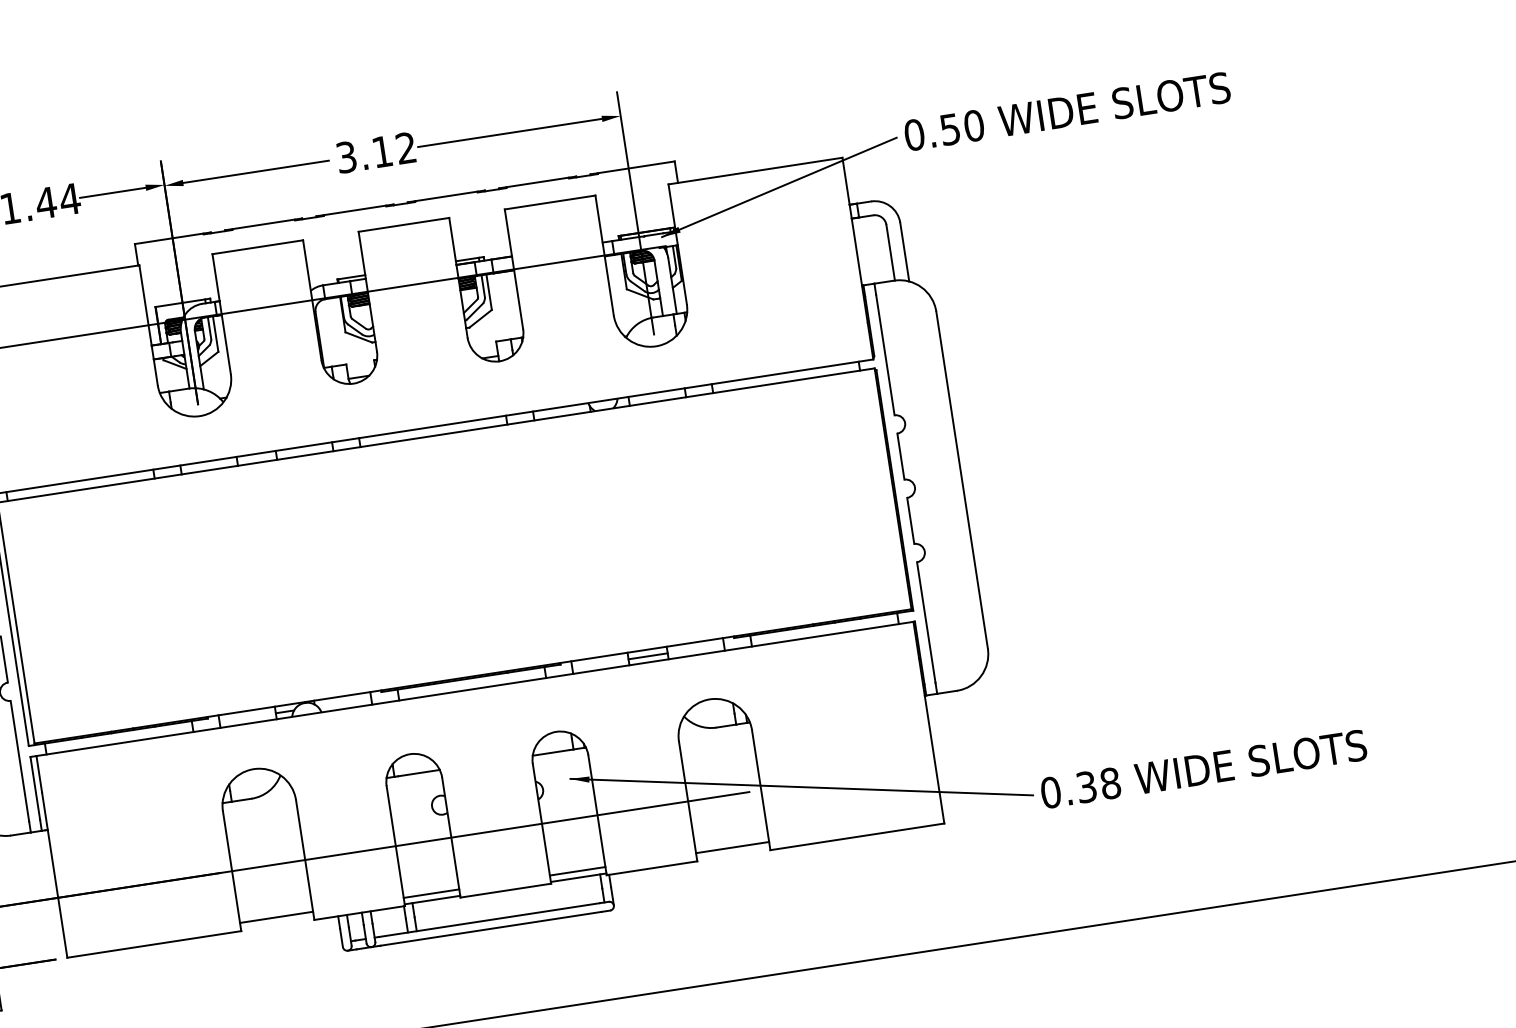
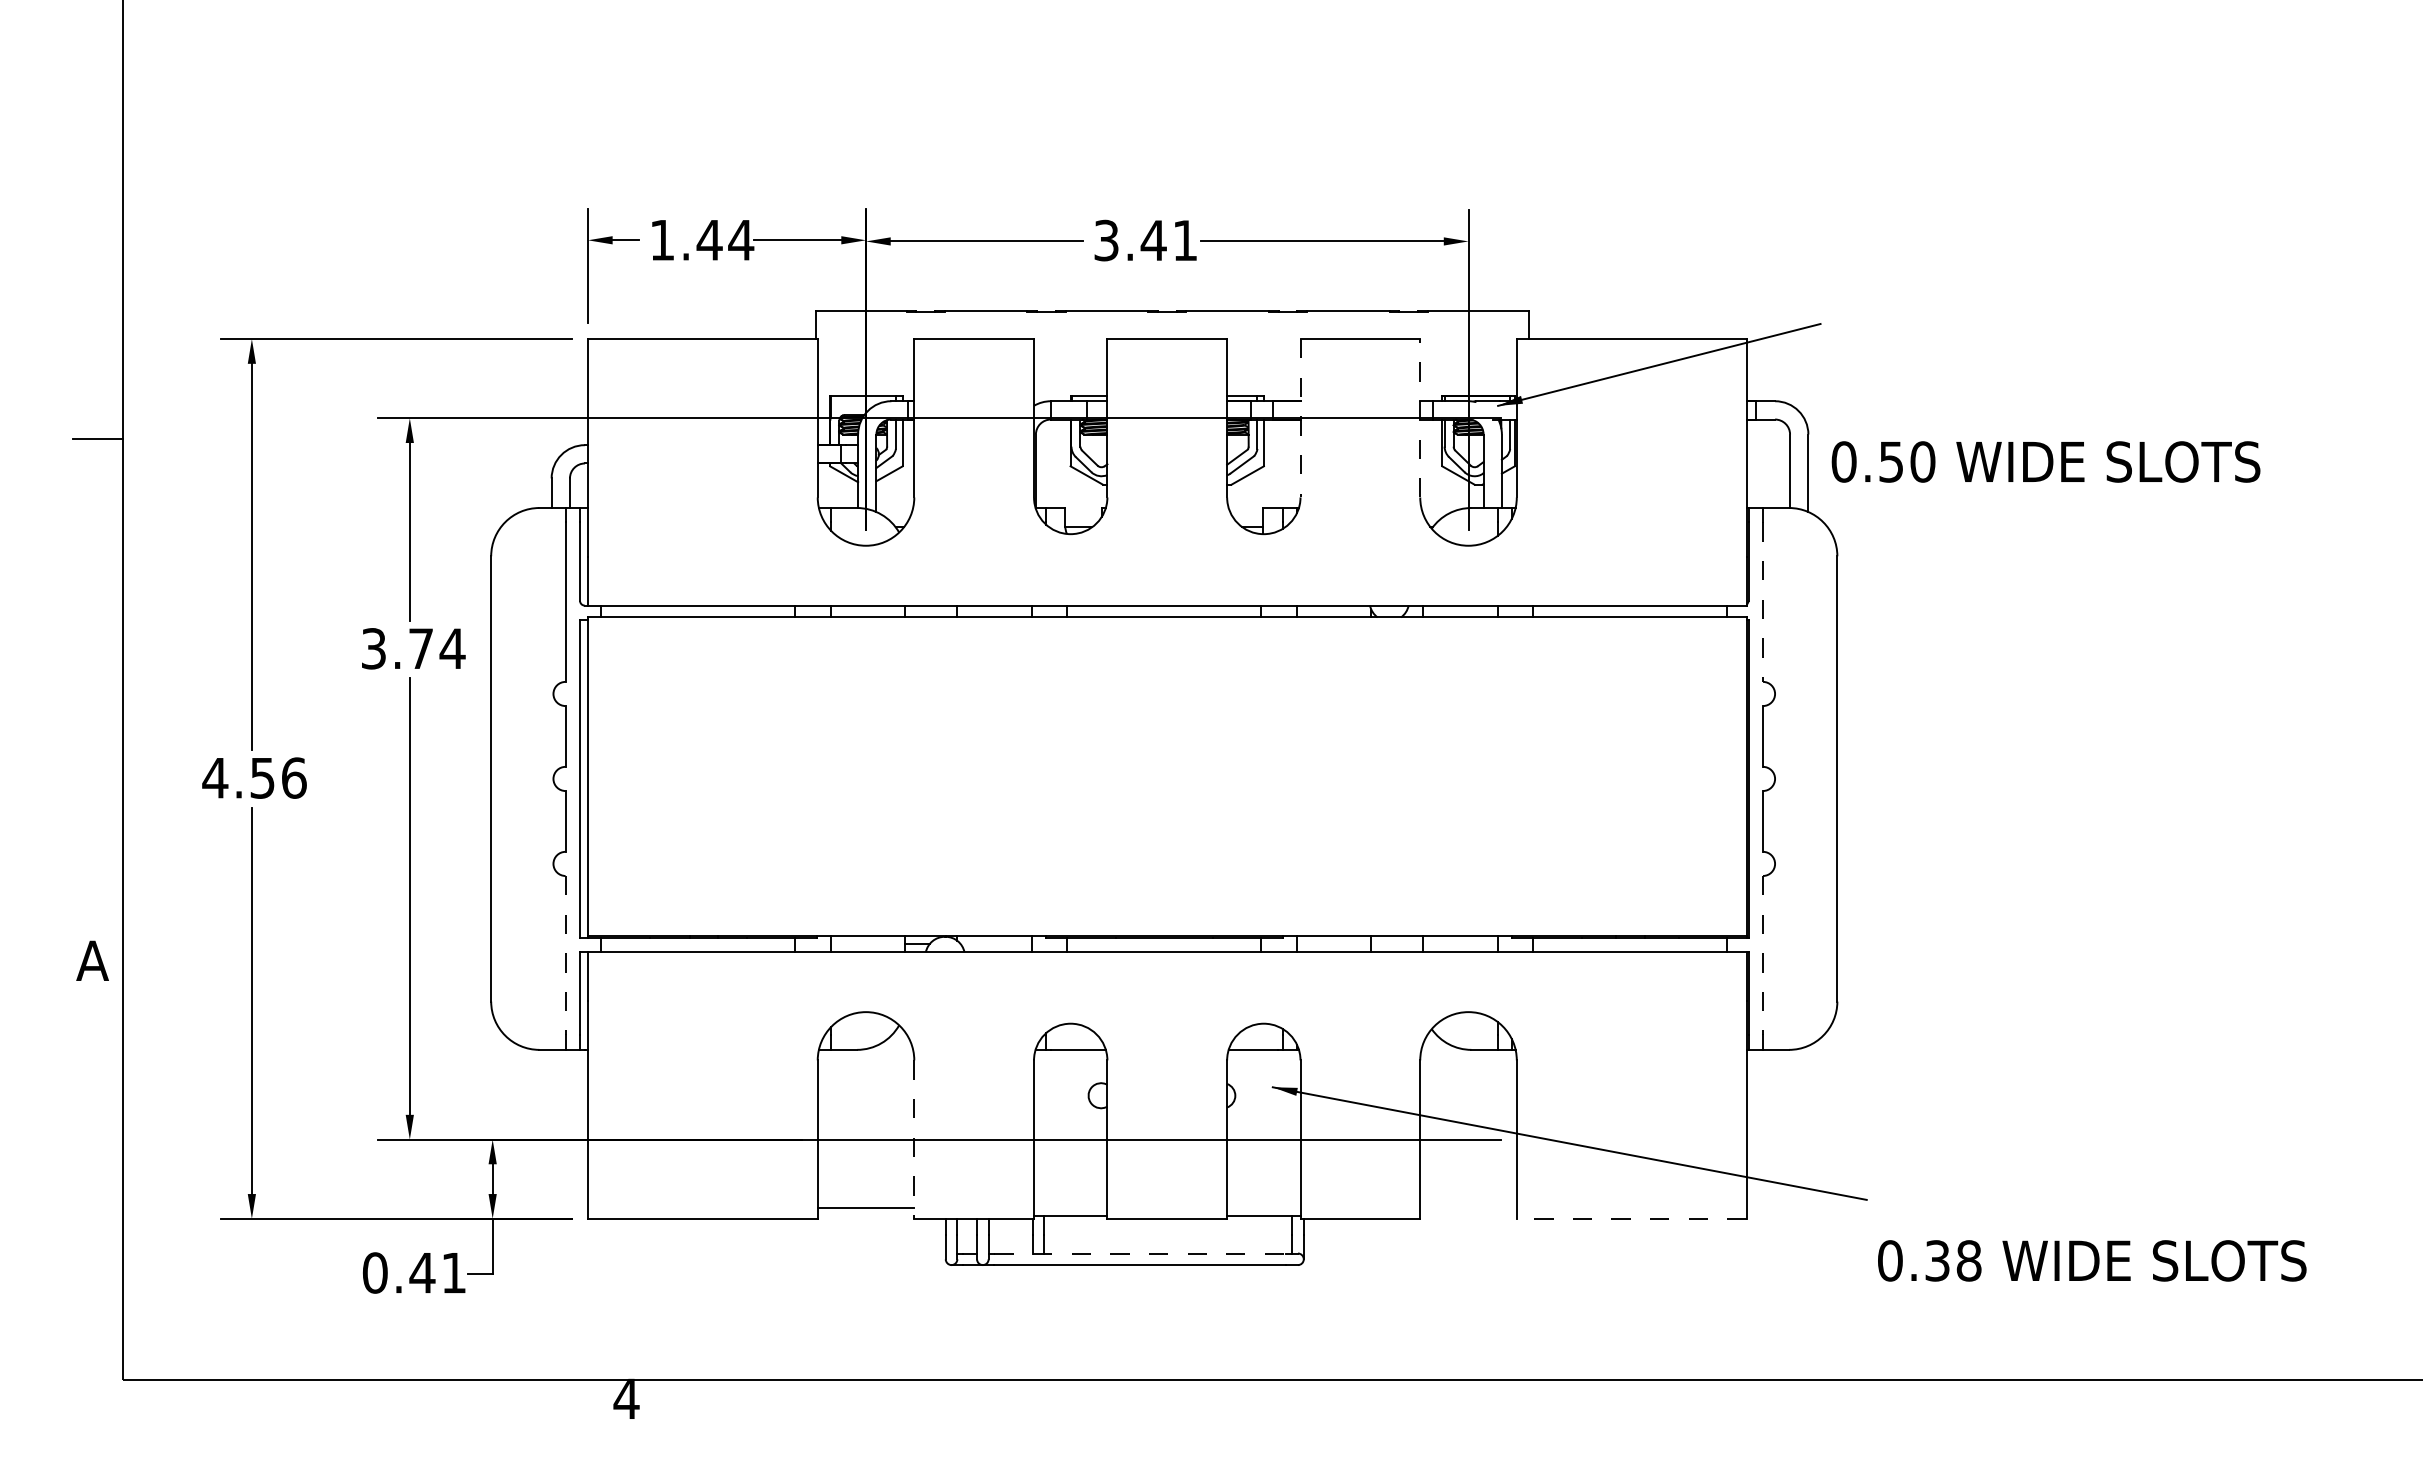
text: (1066, 111) -> (2045, 461), moved
text: (393, 149) -> (1168, 239), 3.12 -> 3.41
line: (604, 254) -> (1420, 417), solid -> dashed
line: (513, 269) -> (1300, 418), solid -> dashed
line: (885, 355) -> (1763, 602), solid -> dashed
line: (926, 622) -> (1763, 955), solid -> dashed
line: (648, 656) -> (1397, 944), removed
line: (19, 761) -> (565, 955), solid -> dashed
text: (1203, 768) -> (2092, 1260), moved
line: (857, 836) -> (1631, 1218), solid -> dashed
line: (732, 847) -> (1468, 1207), removed
line: (305, 860) -> (914, 1140), solid -> dashed
line: (577, 870) -> (1263, 1207), removed
line: (431, 893) -> (1070, 1207), removed
line: (489, 920) -> (1140, 1253), solid -> dashed

